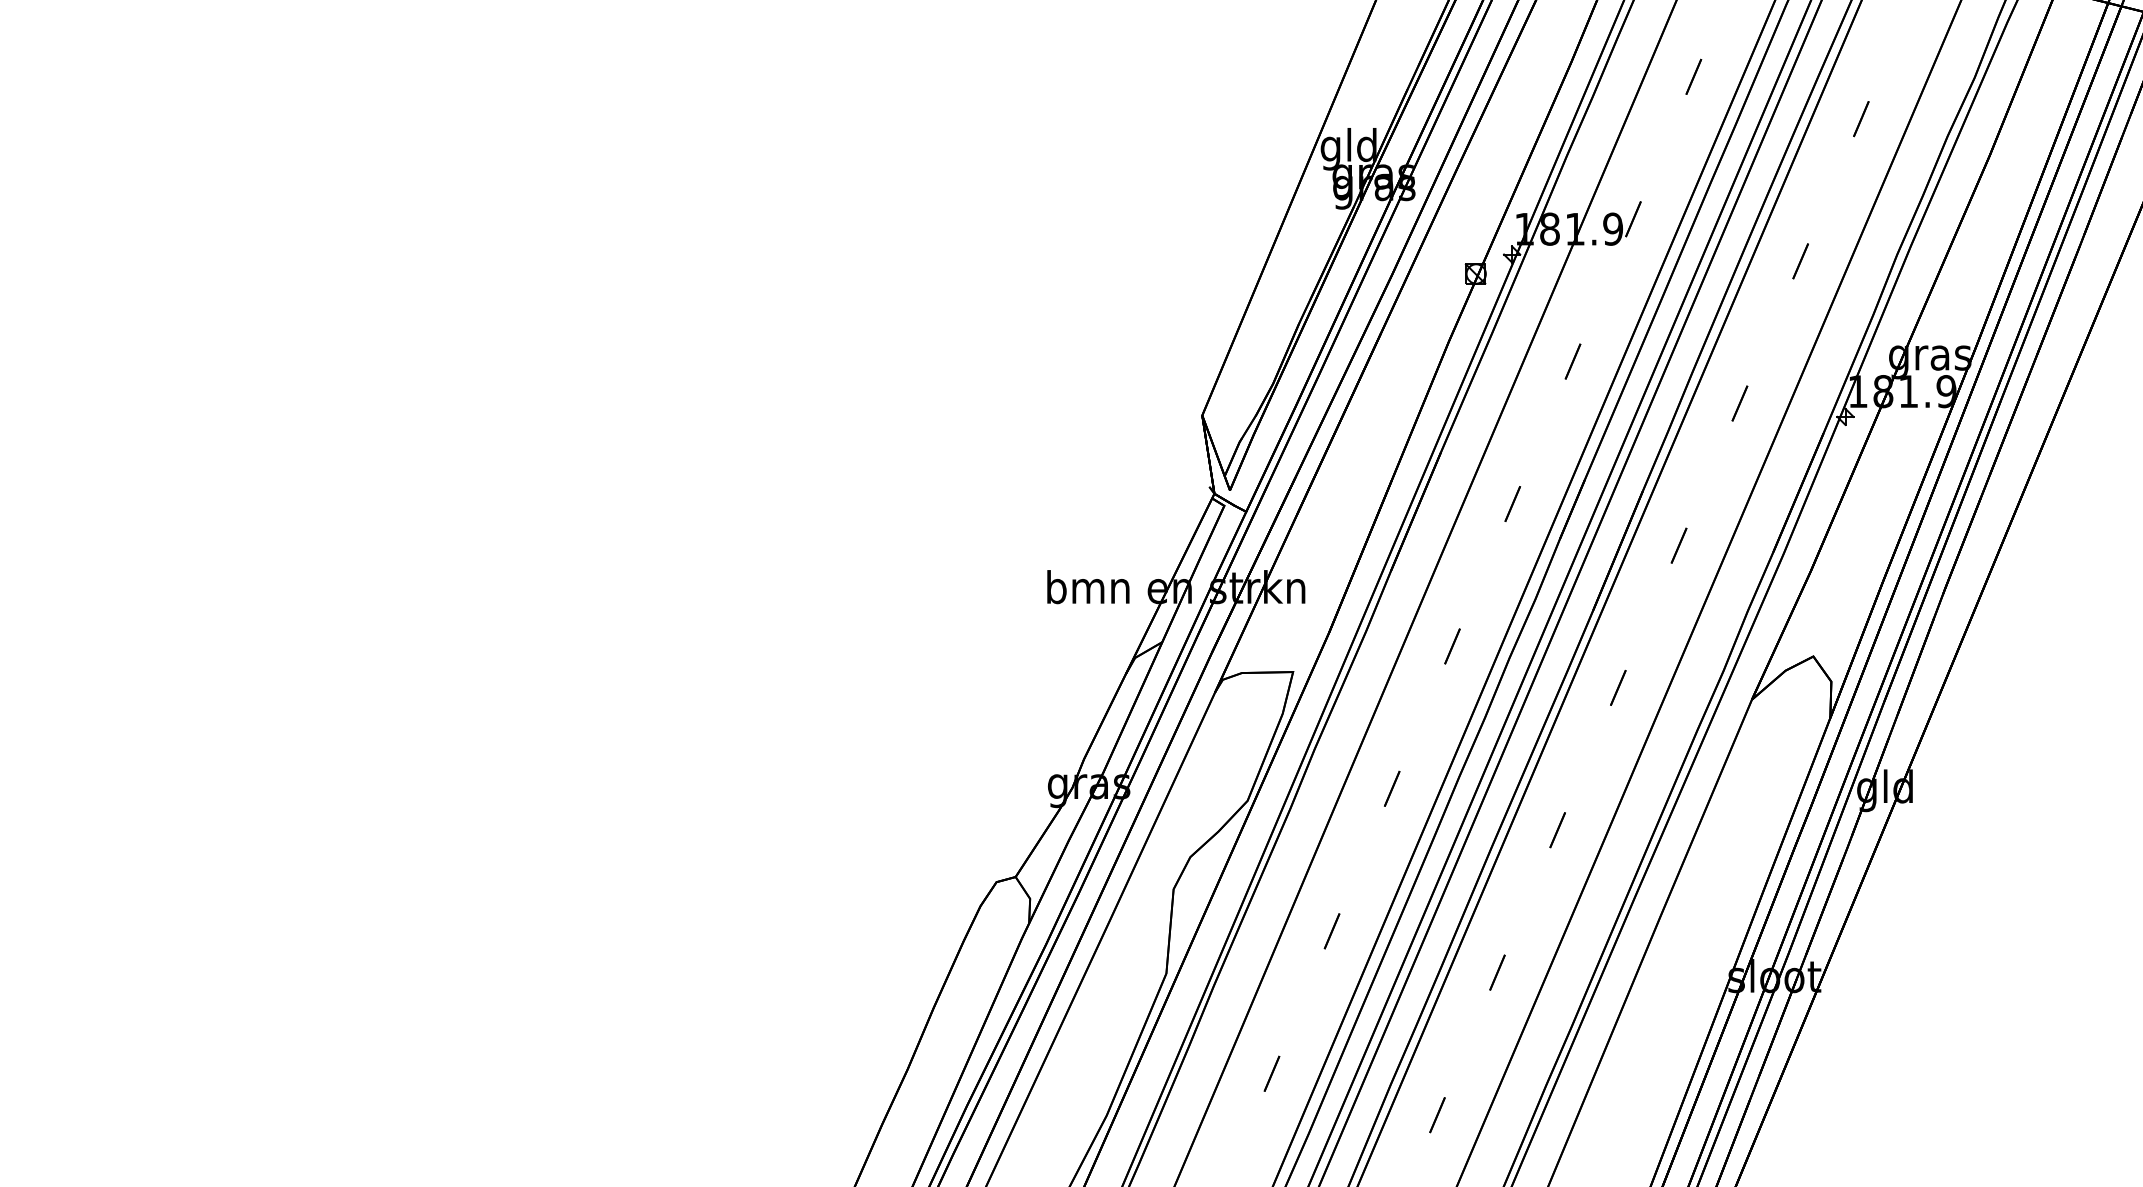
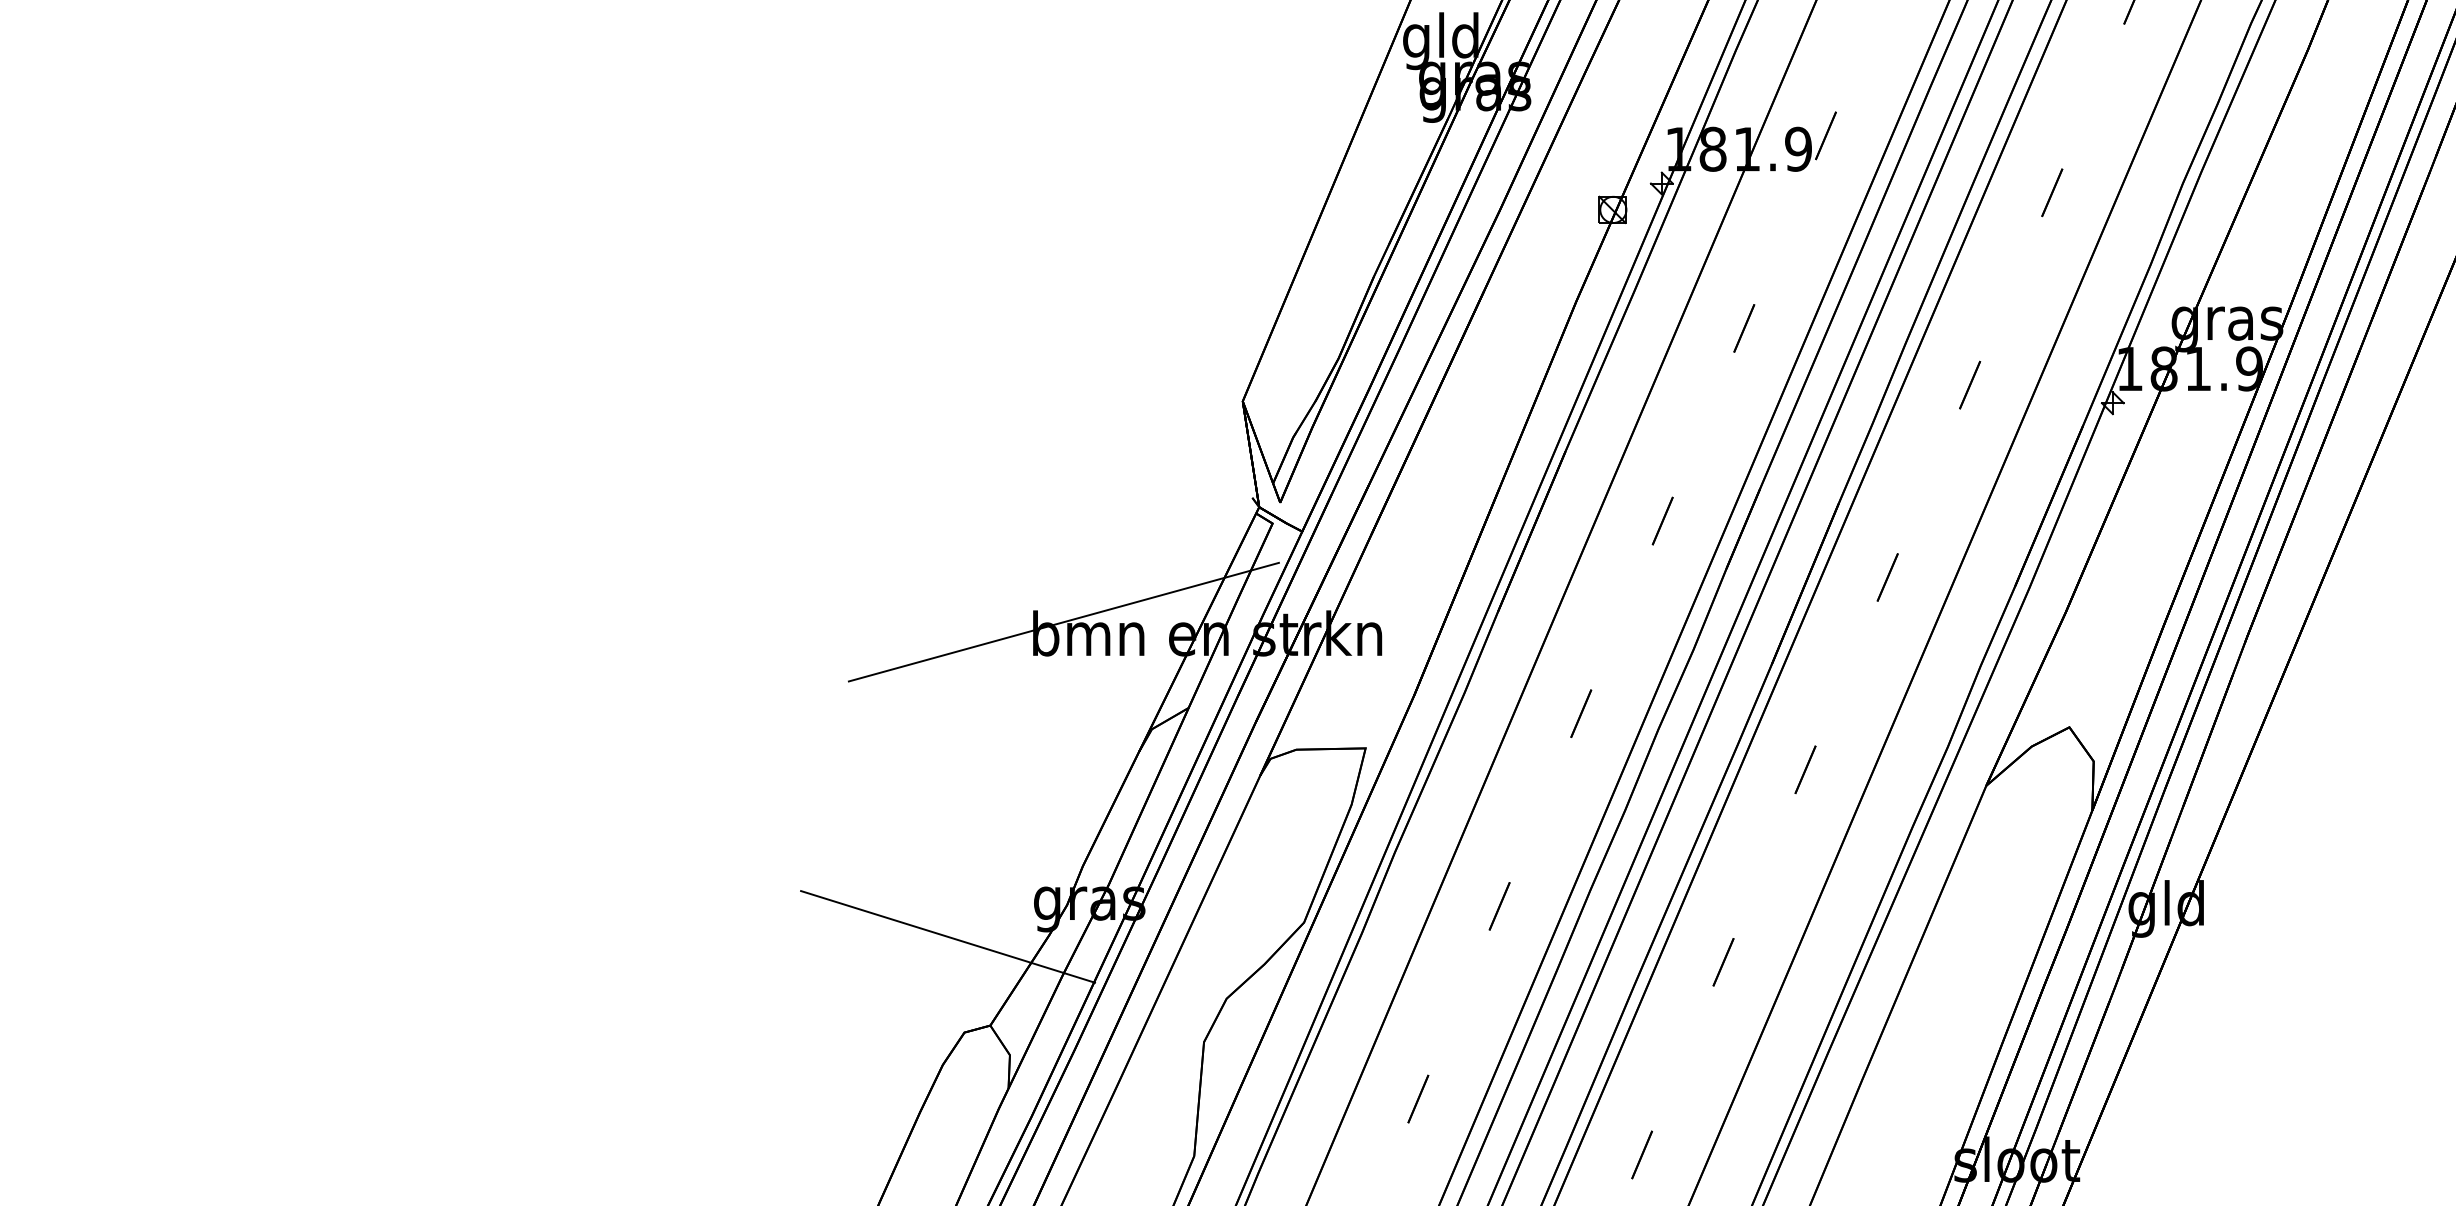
line: (1070, 578) -> (1064, 621), added
line: (984, 811) -> (948, 936), added

